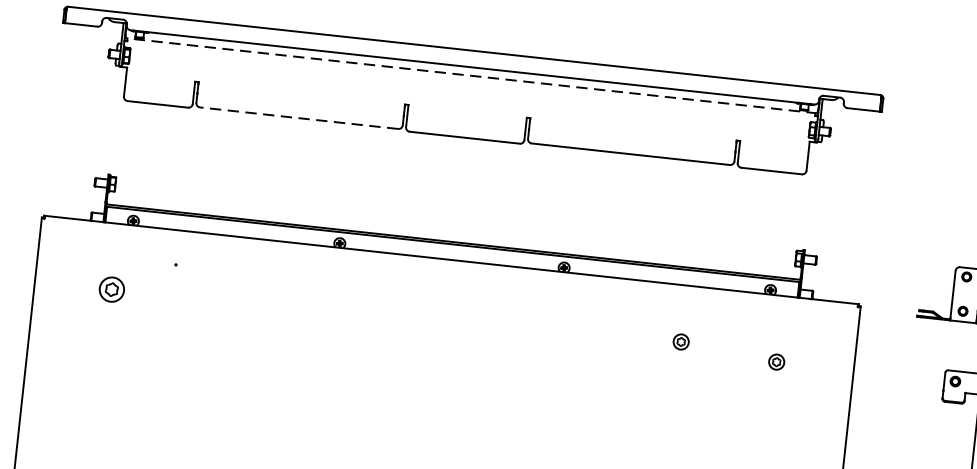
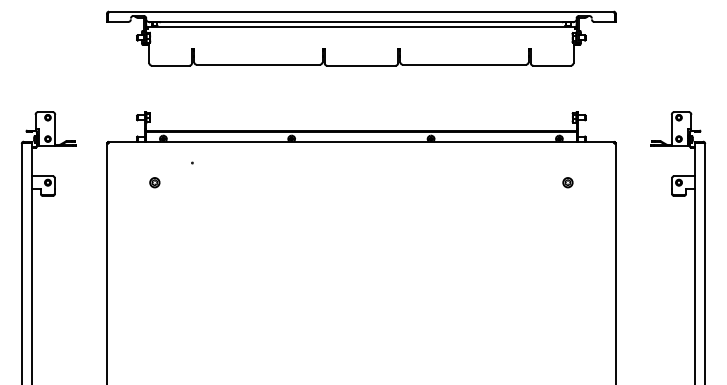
line: (470, 76) -> (360, 27), dashed -> solid
line: (299, 117) -> (258, 64), dashed -> solid
part: (111, 289) -> (154, 182), size x0.62
part: (680, 341) -> (507, 176), removed

